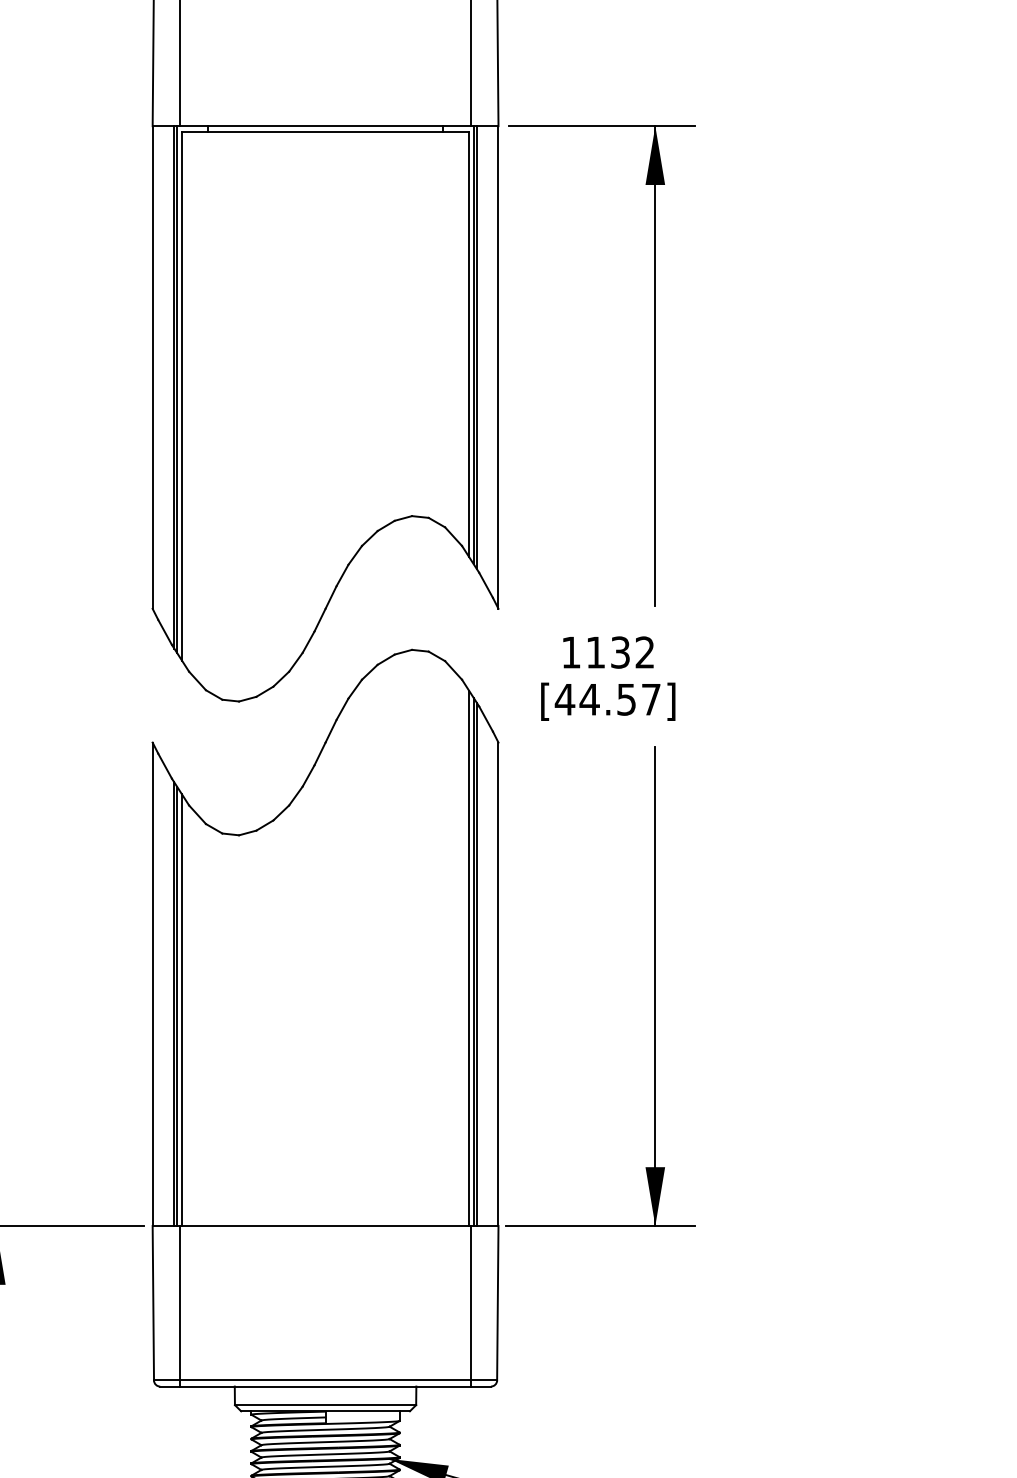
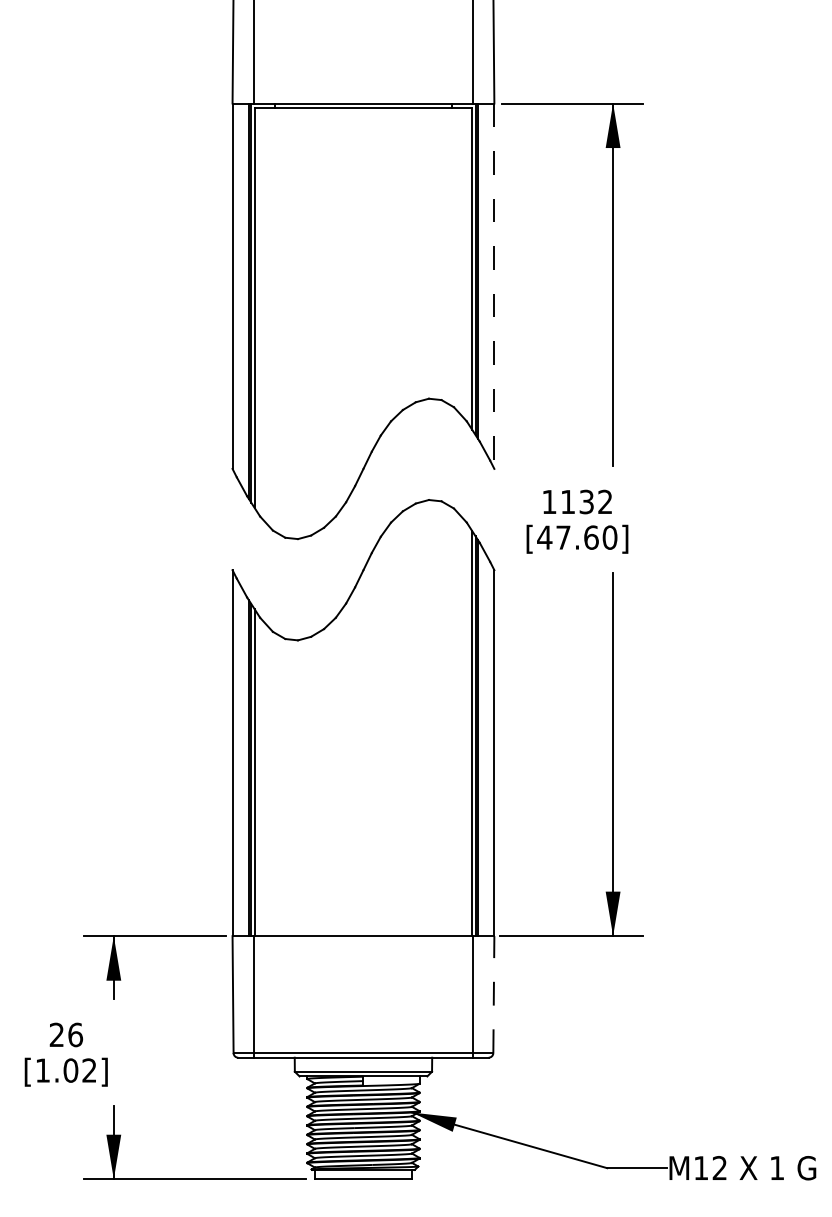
line: (498, 367) -> (494, 286), solid -> dashed
text: (620, 699) -> (586, 537), [44.57] -> [47.60]
line: (497, 1303) -> (493, 994), solid -> dashed

